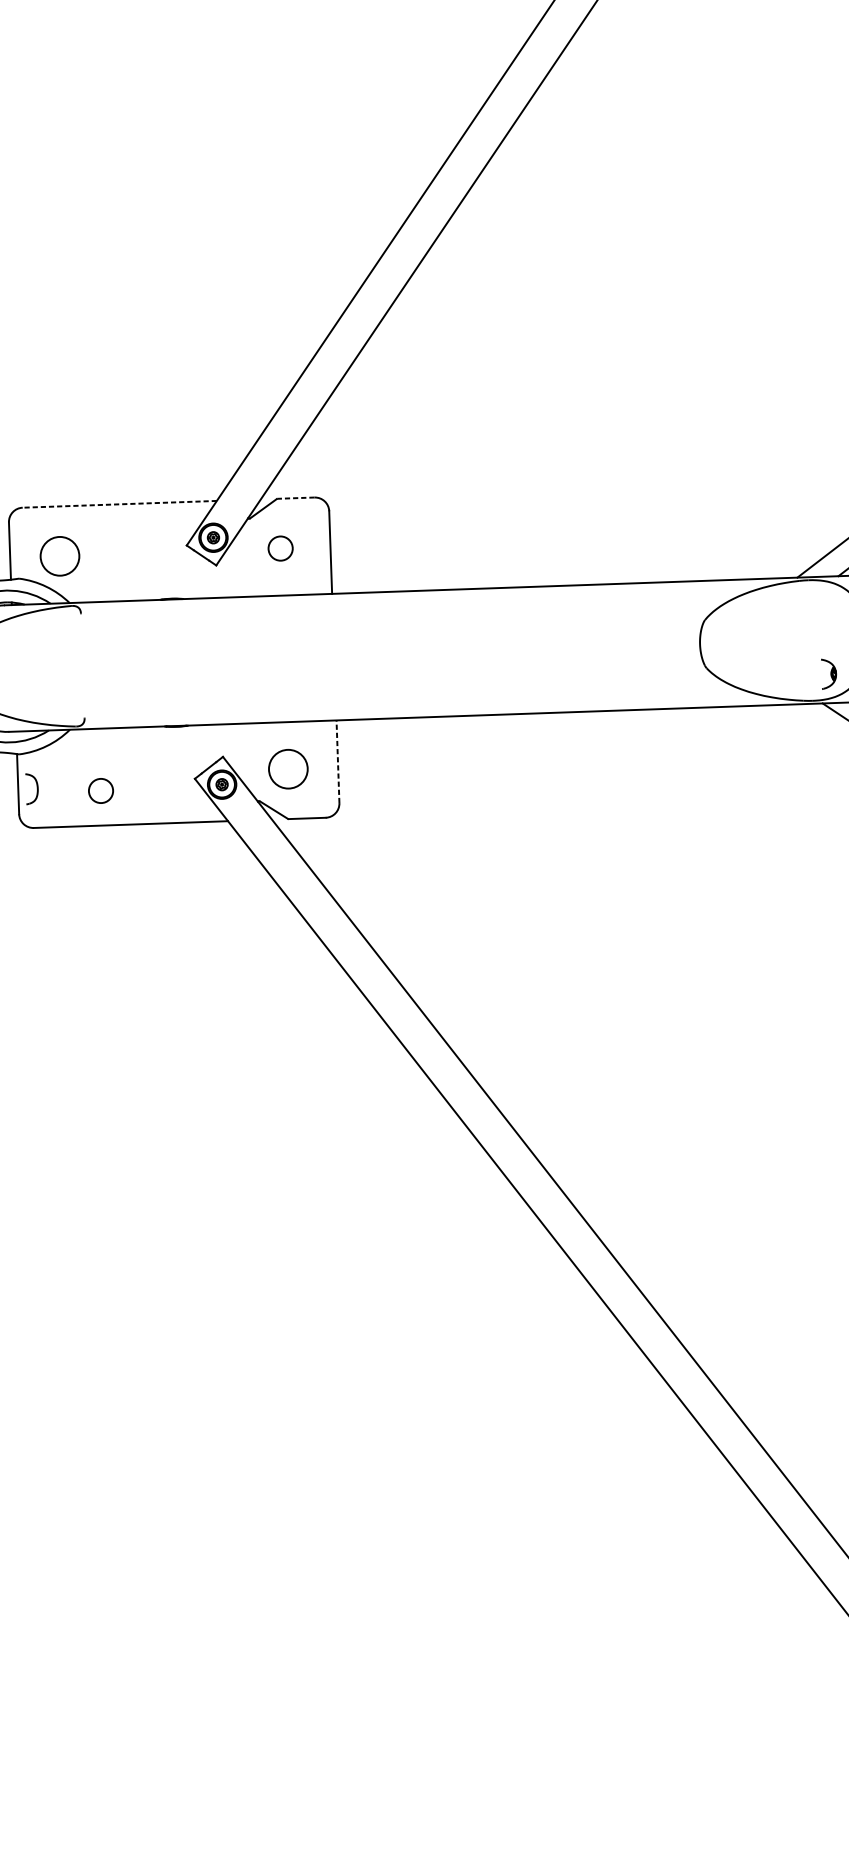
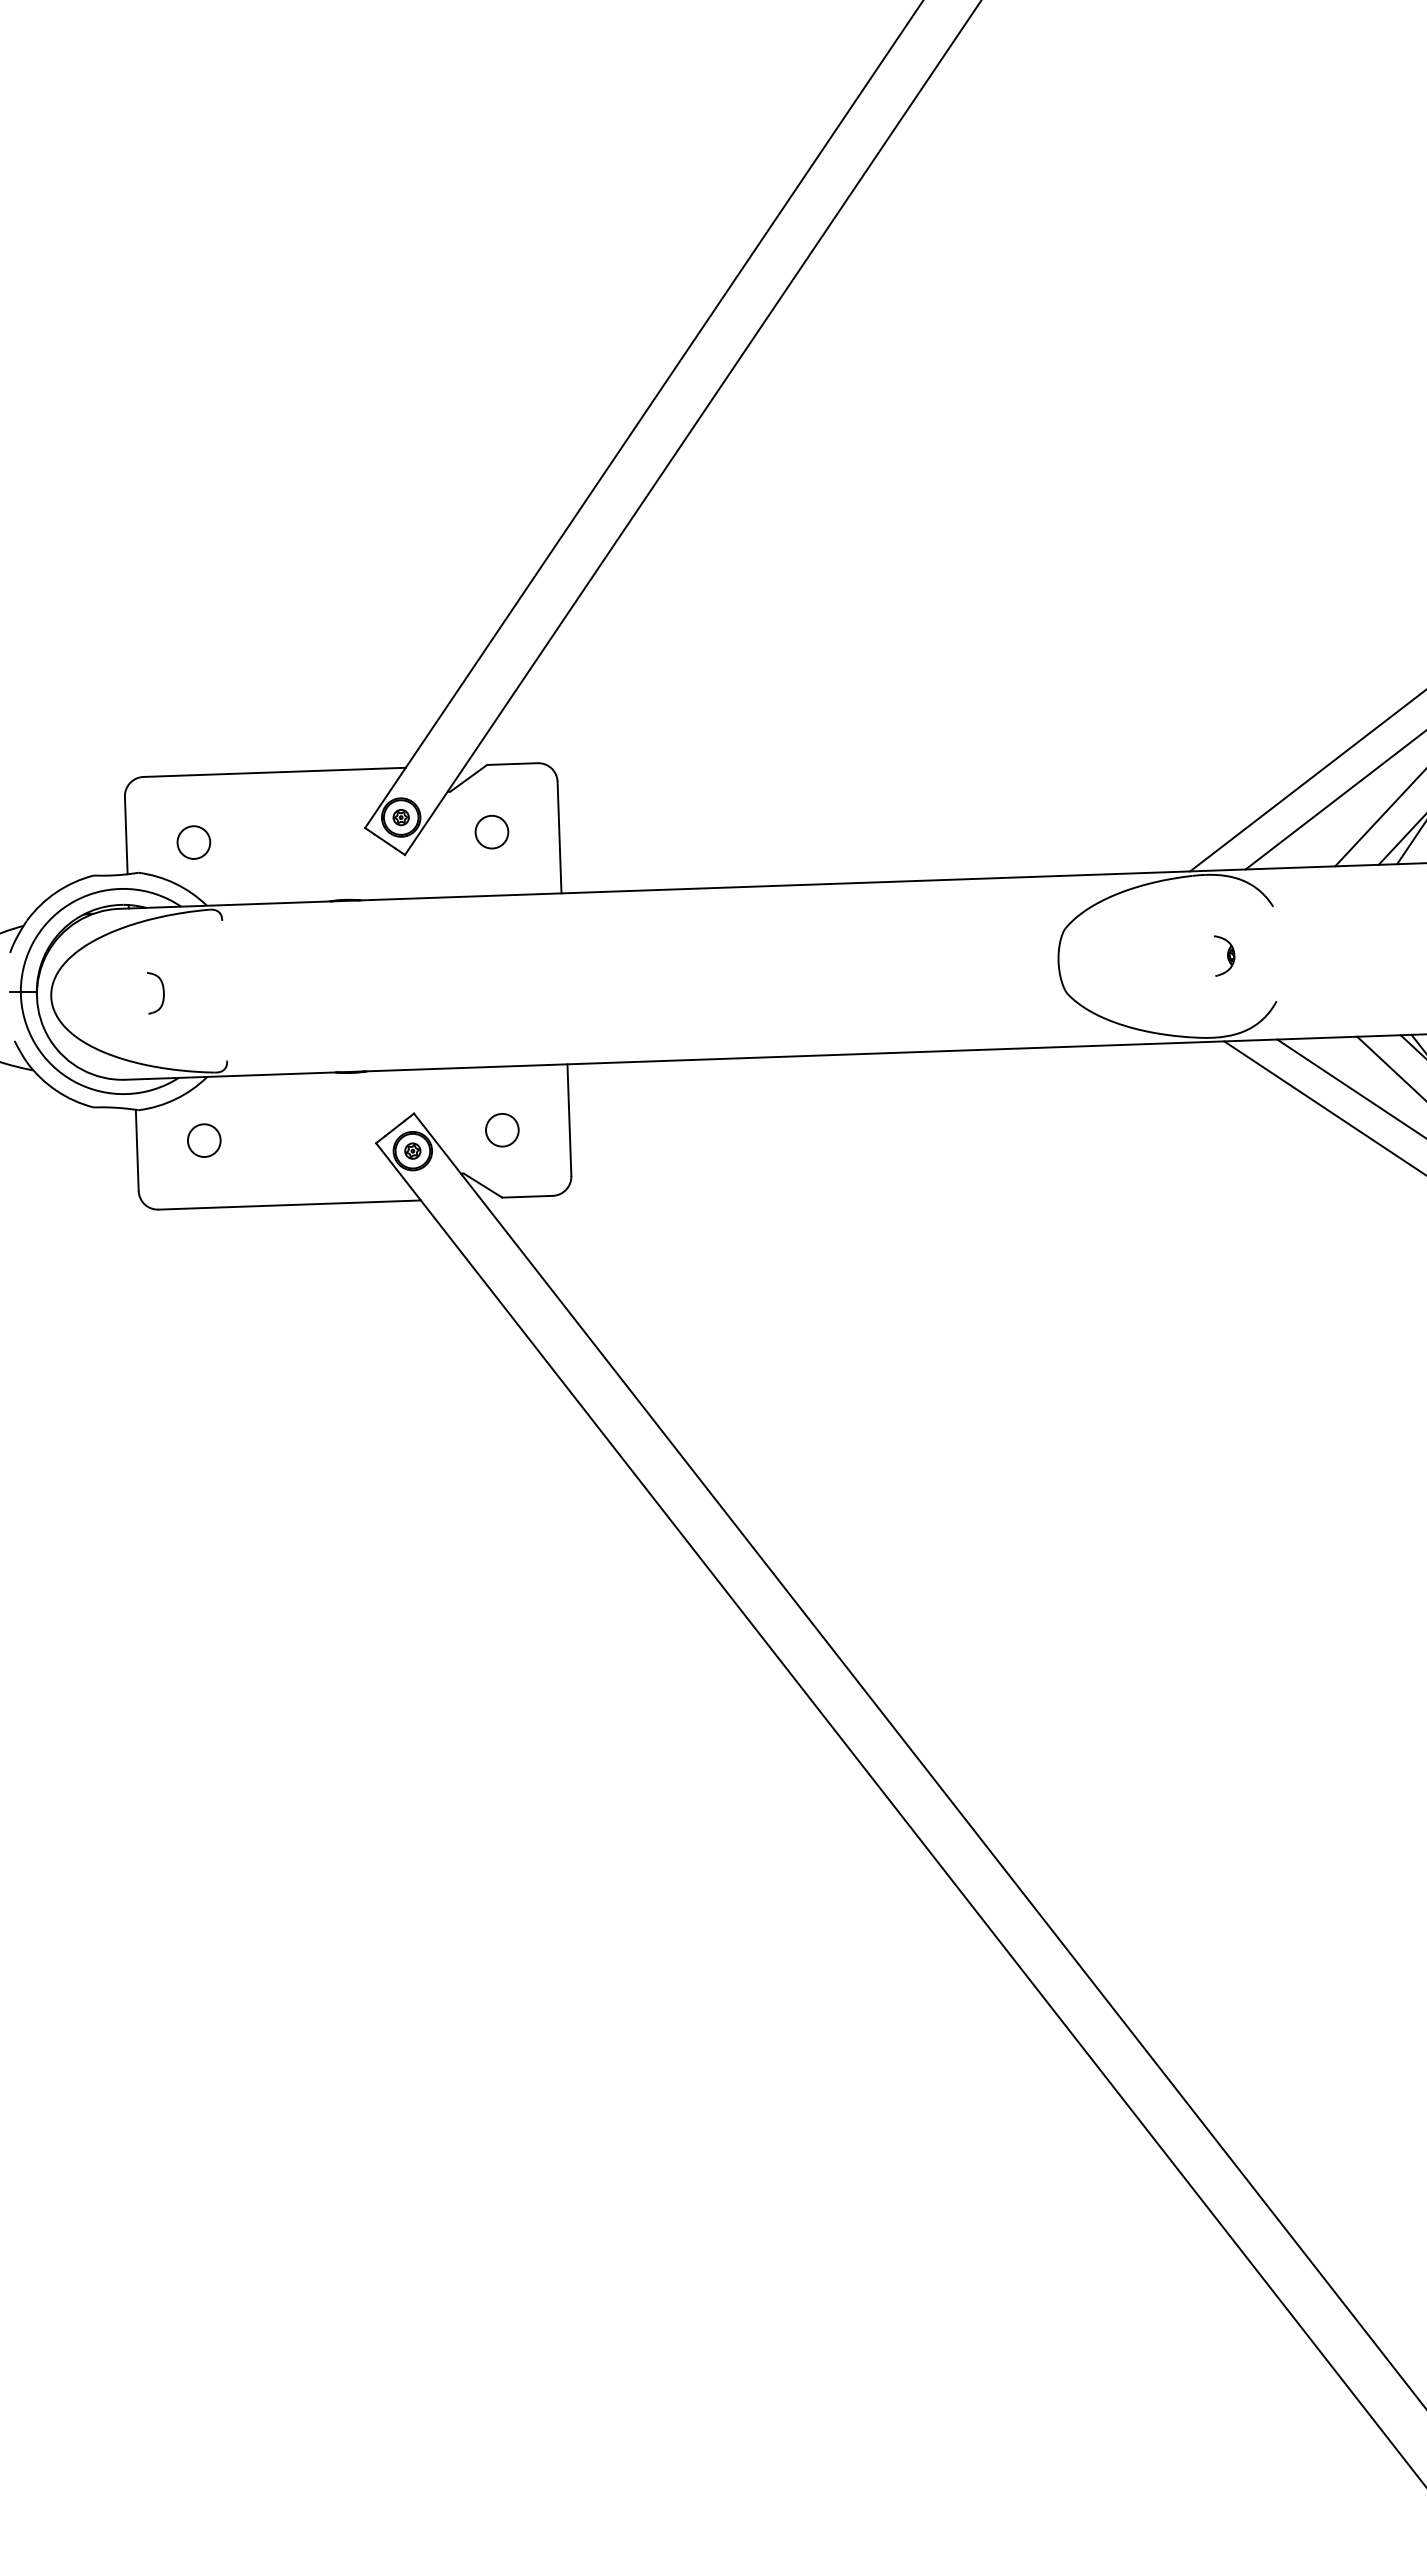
line: (295, 498) -> (512, 764), dashed -> solid
line: (119, 504) -> (274, 772), dashed -> solid
circle: (59, 556) -> (193, 842), size x0.62
part: (828, 673) -> (1224, 955), moved
line: (338, 762) -> (569, 1120), dashed -> solid
circle: (288, 768) -> (502, 1129), size x0.62
part: (36, 787) -> (162, 990), moved
circle: (101, 790) -> (204, 1140), moved

